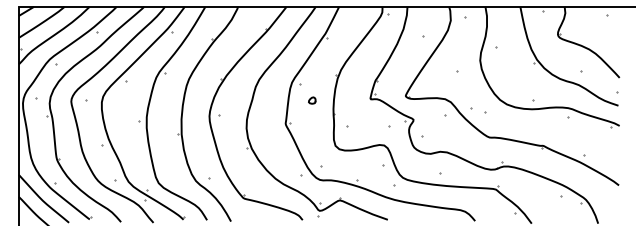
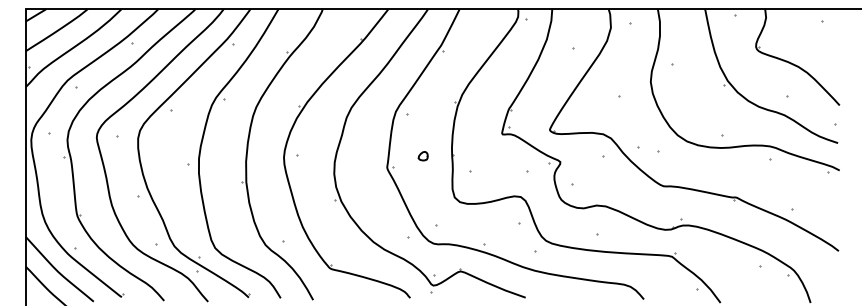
part: (311, 100) -> (422, 156), moved

